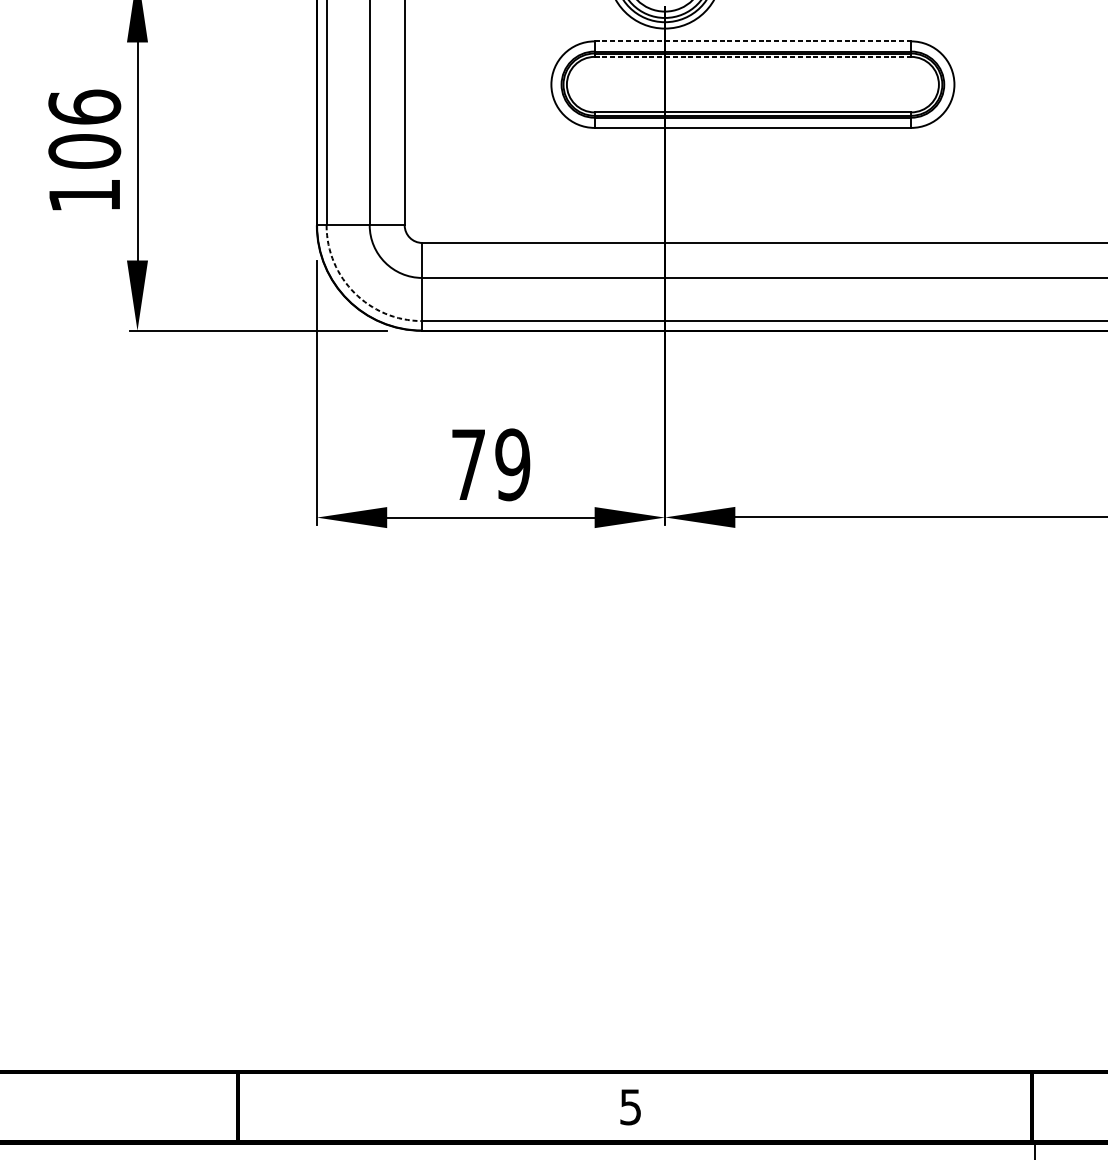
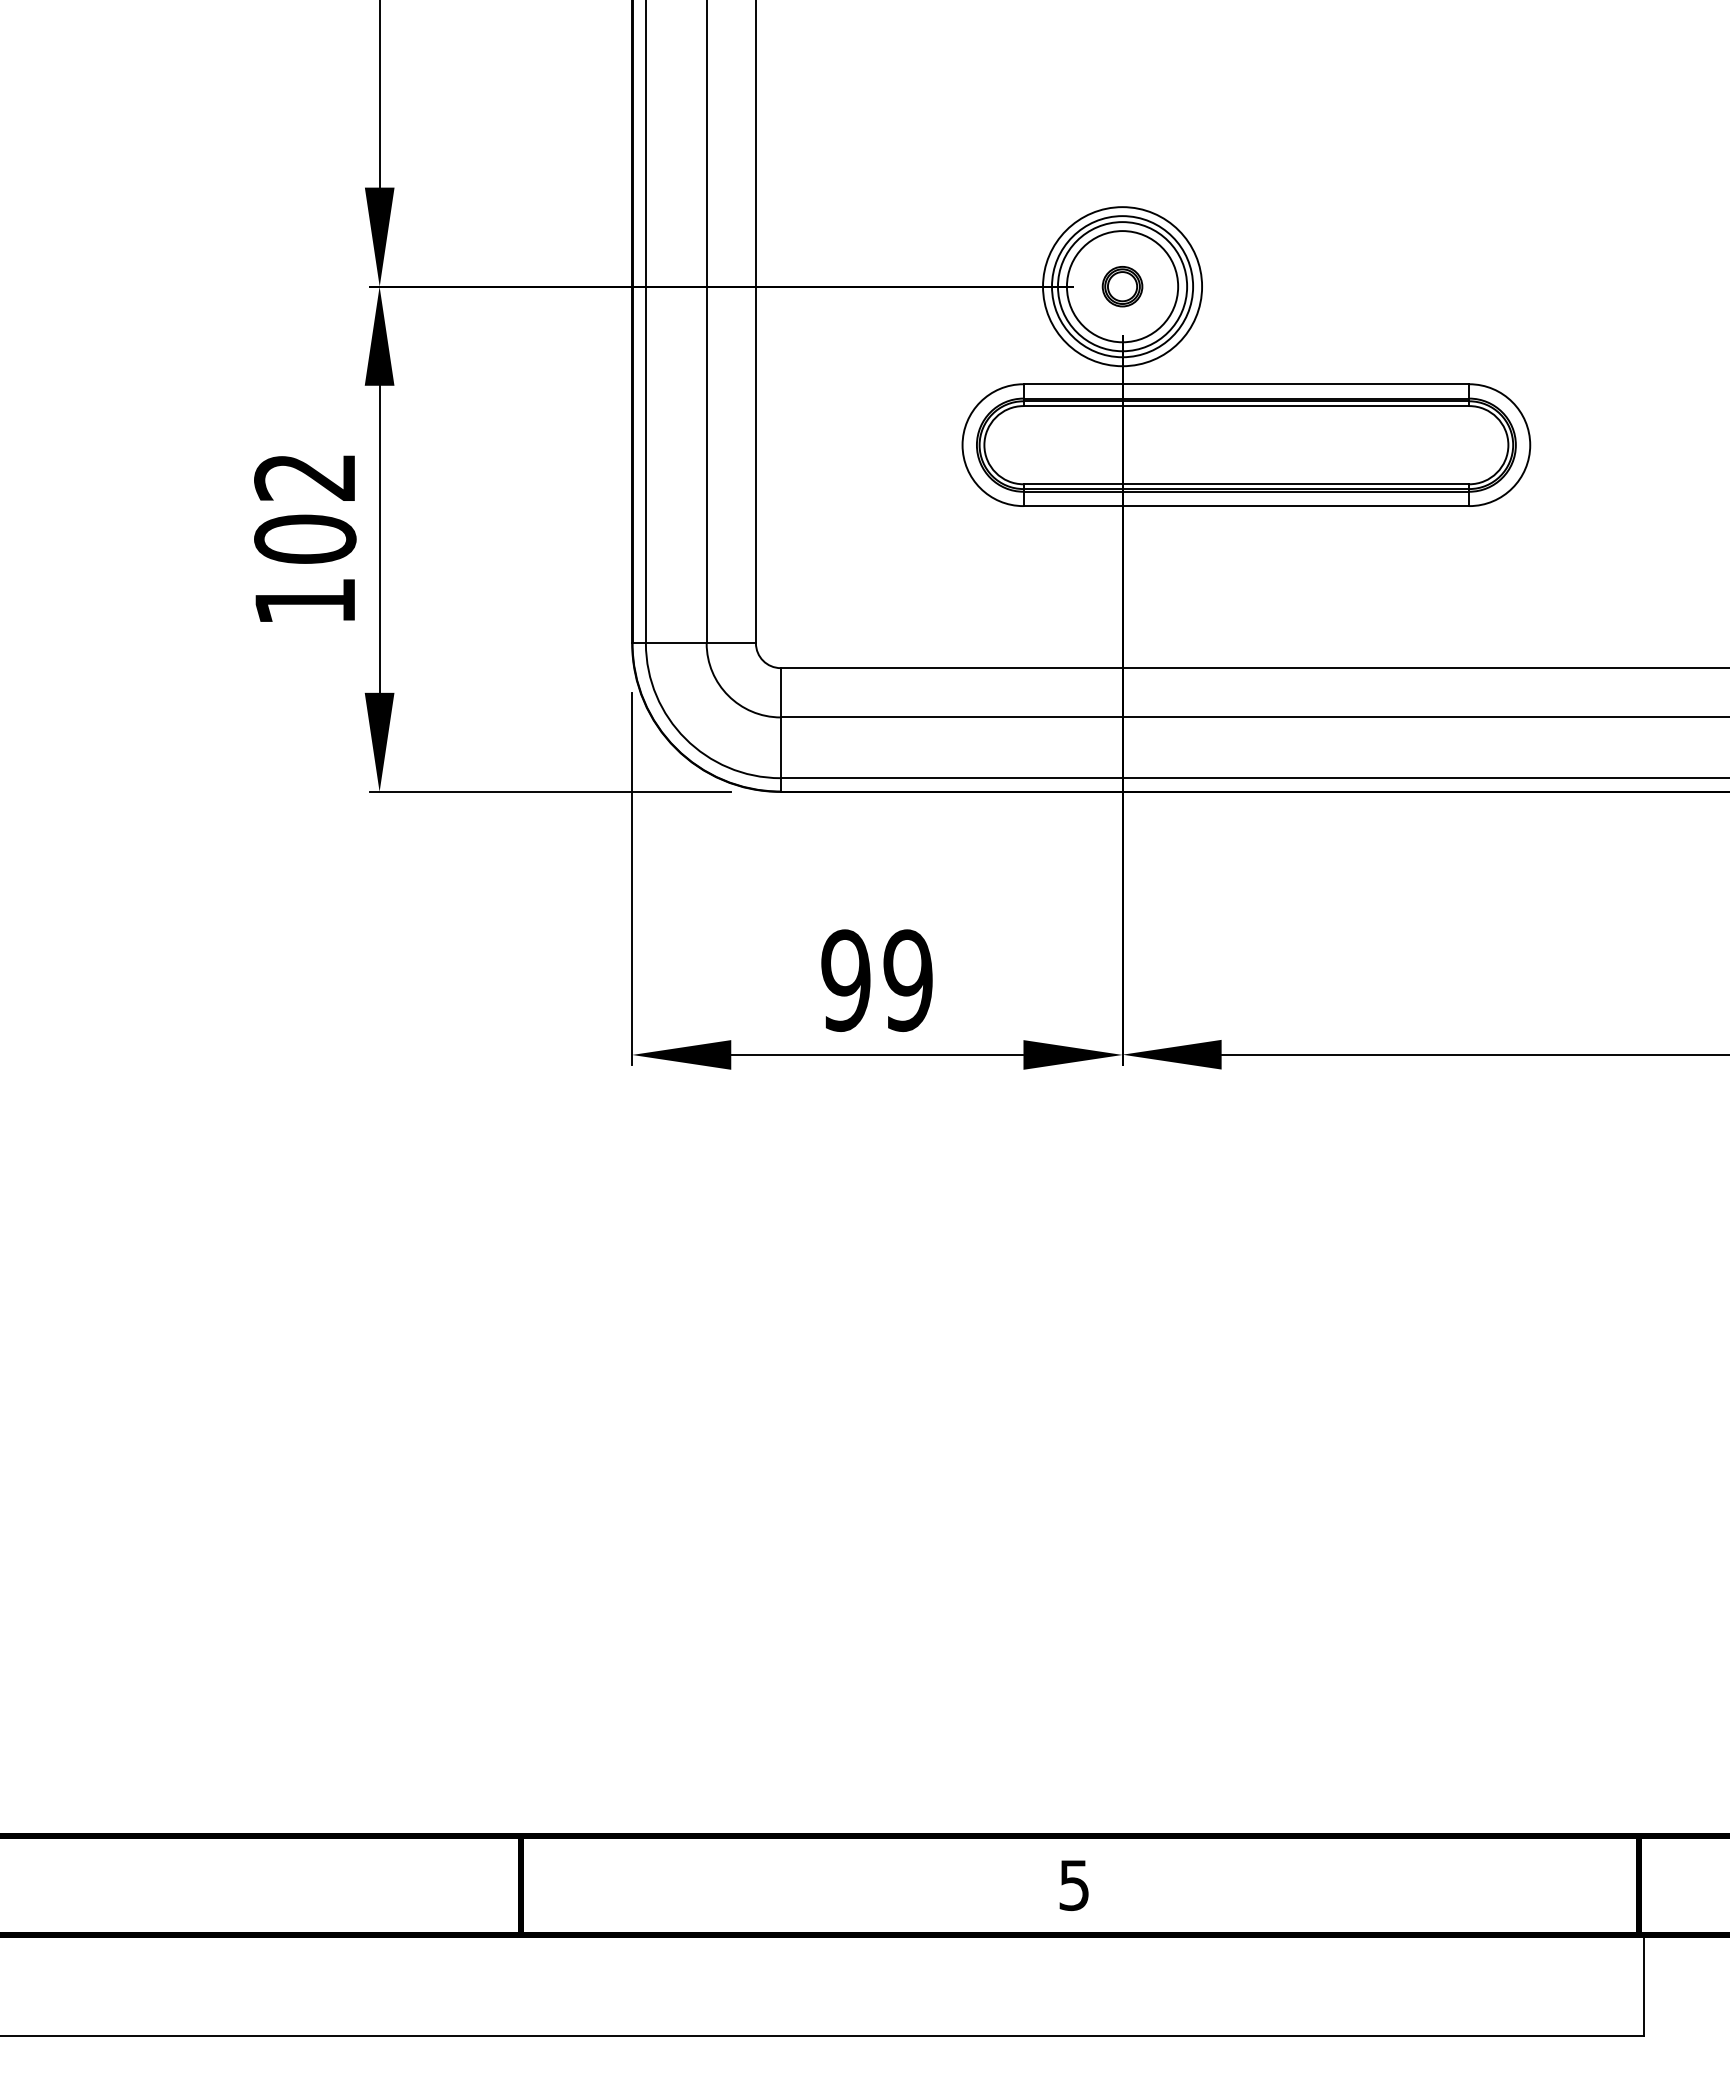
line: (752, 41) -> (1246, 384), dashed -> solid
line: (752, 57) -> (1246, 406), dashed -> solid
text: (84, 106) -> (305, 476), 106 -> 102
arc: (354, 292) -> (685, 738), dashed -> solid
text: (468, 464) -> (845, 980), 79 -> 99

